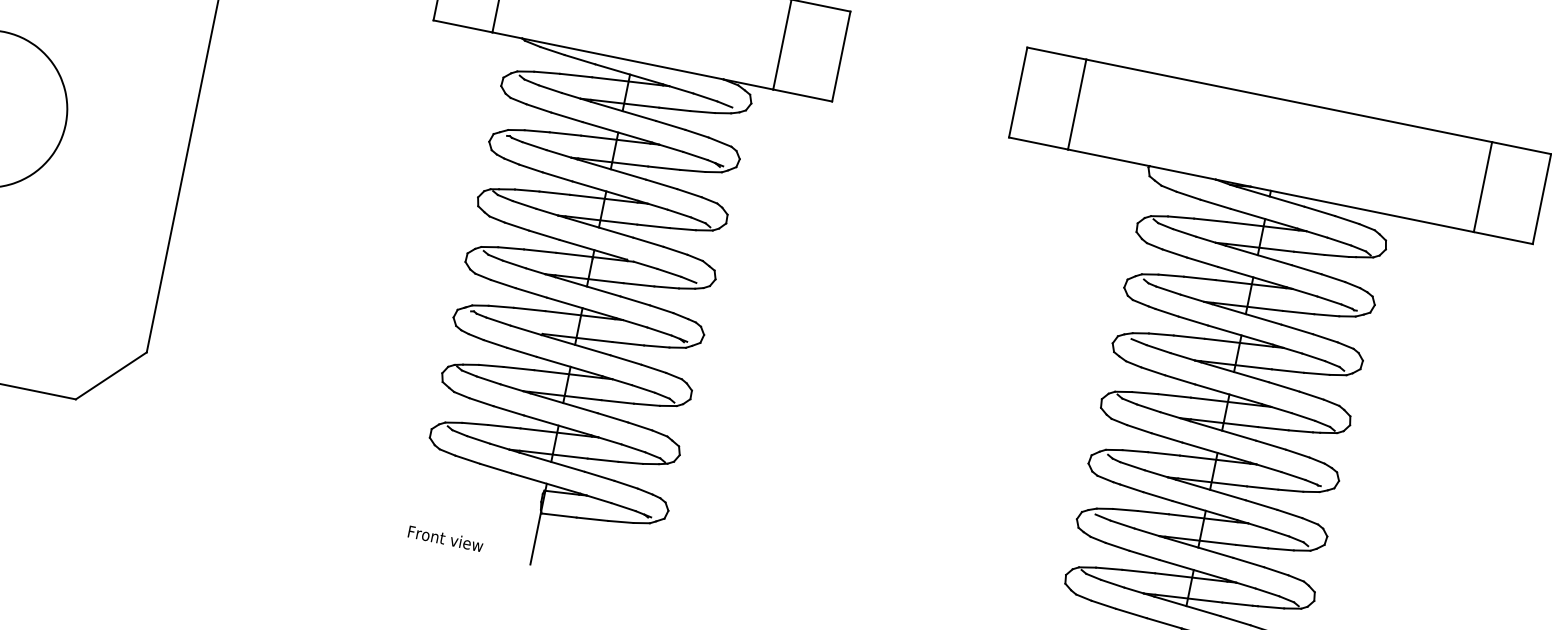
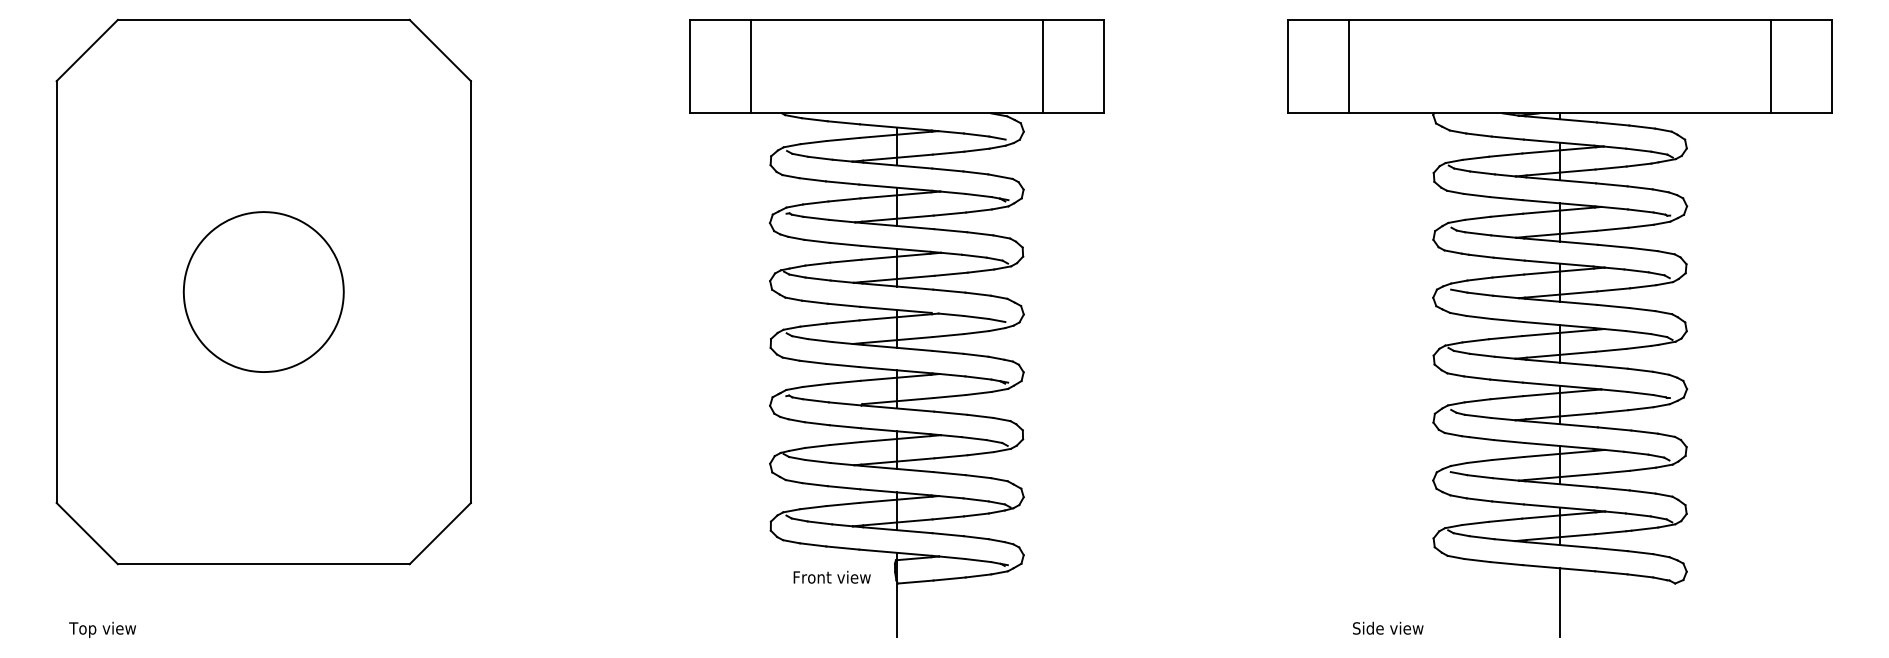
text: (445, 537) -> (831, 576), moved

